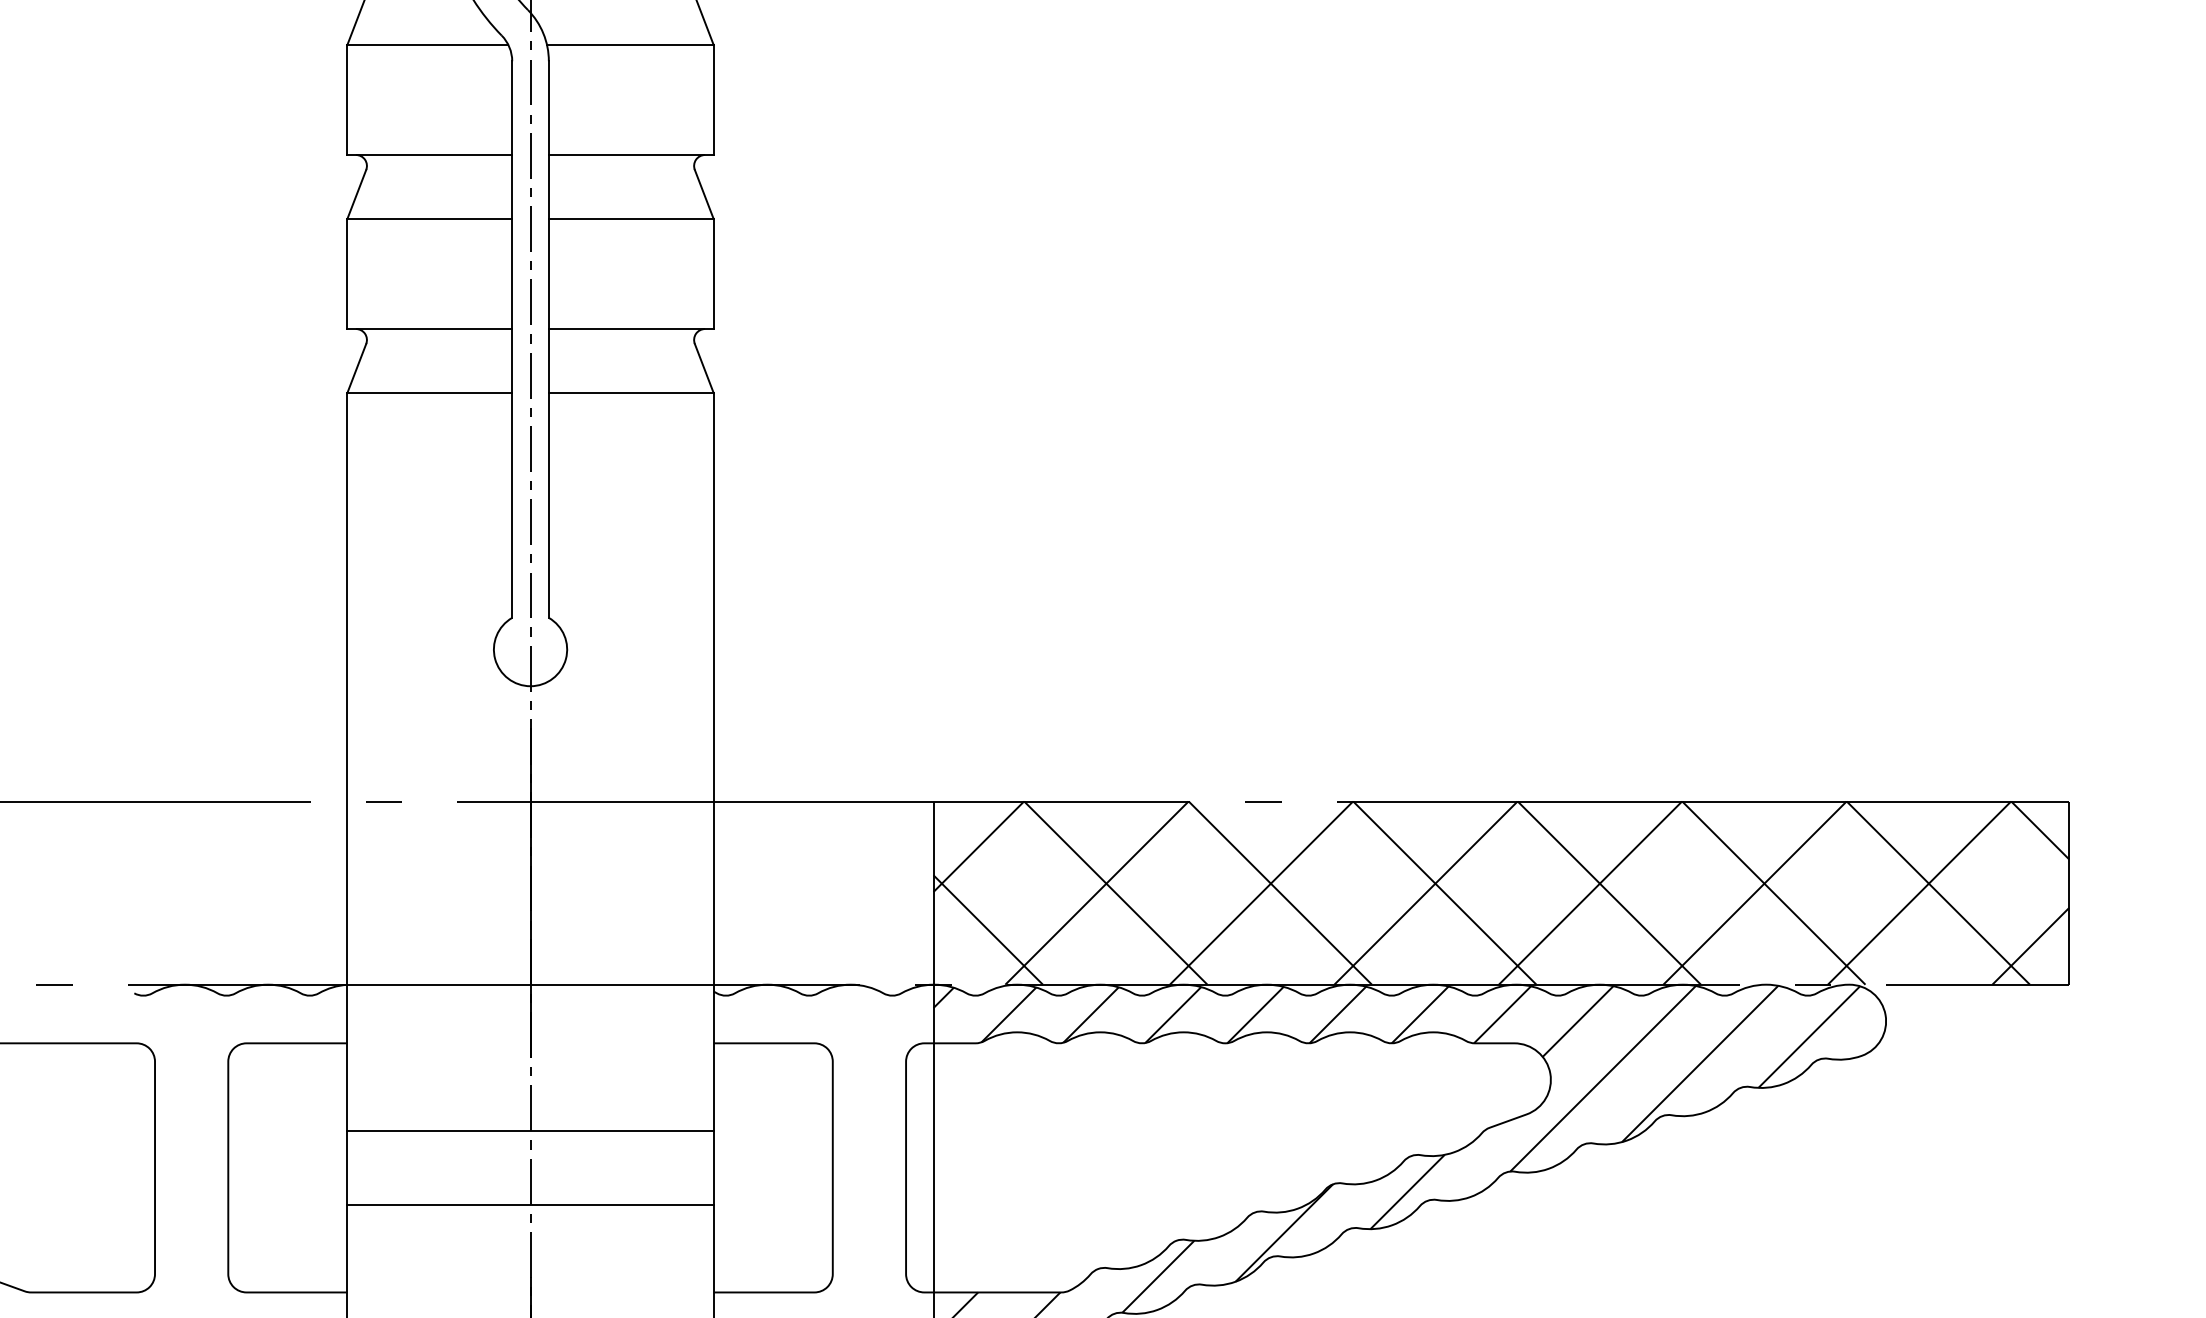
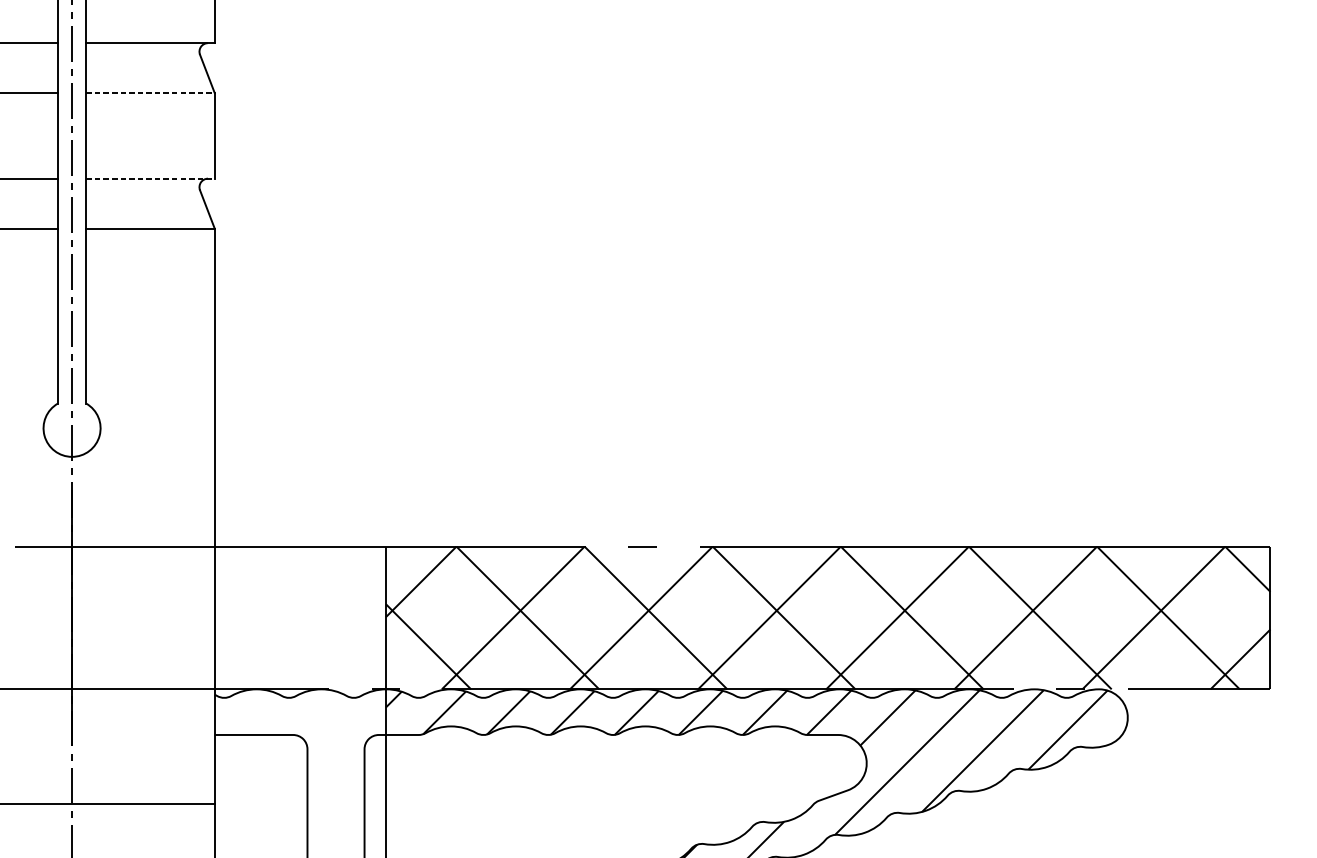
line: (631, 219) -> (150, 93), solid -> dashed
line: (631, 329) -> (150, 179), solid -> dashed

